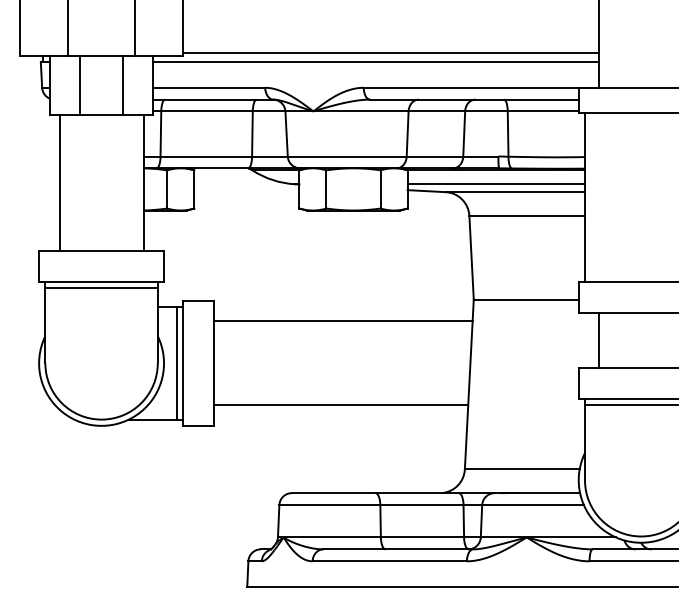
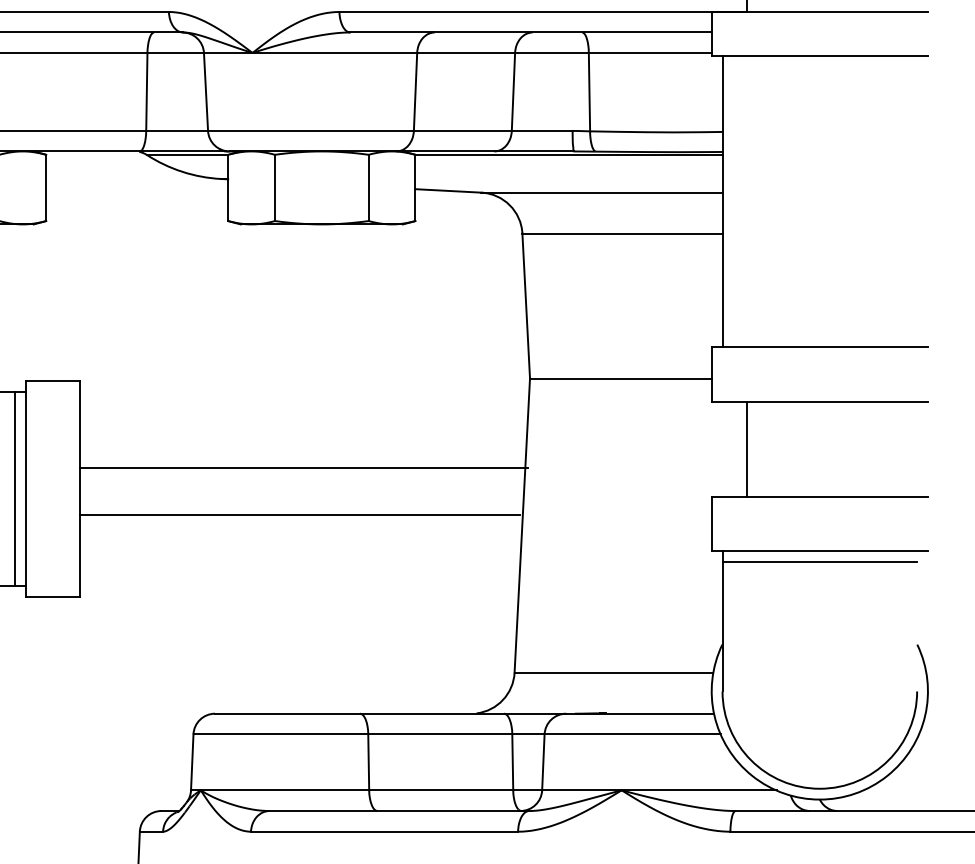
line: (495, 184) -> (567, 179), removed
line: (343, 321) -> (304, 468), moved
line: (341, 405) -> (301, 515), moved

